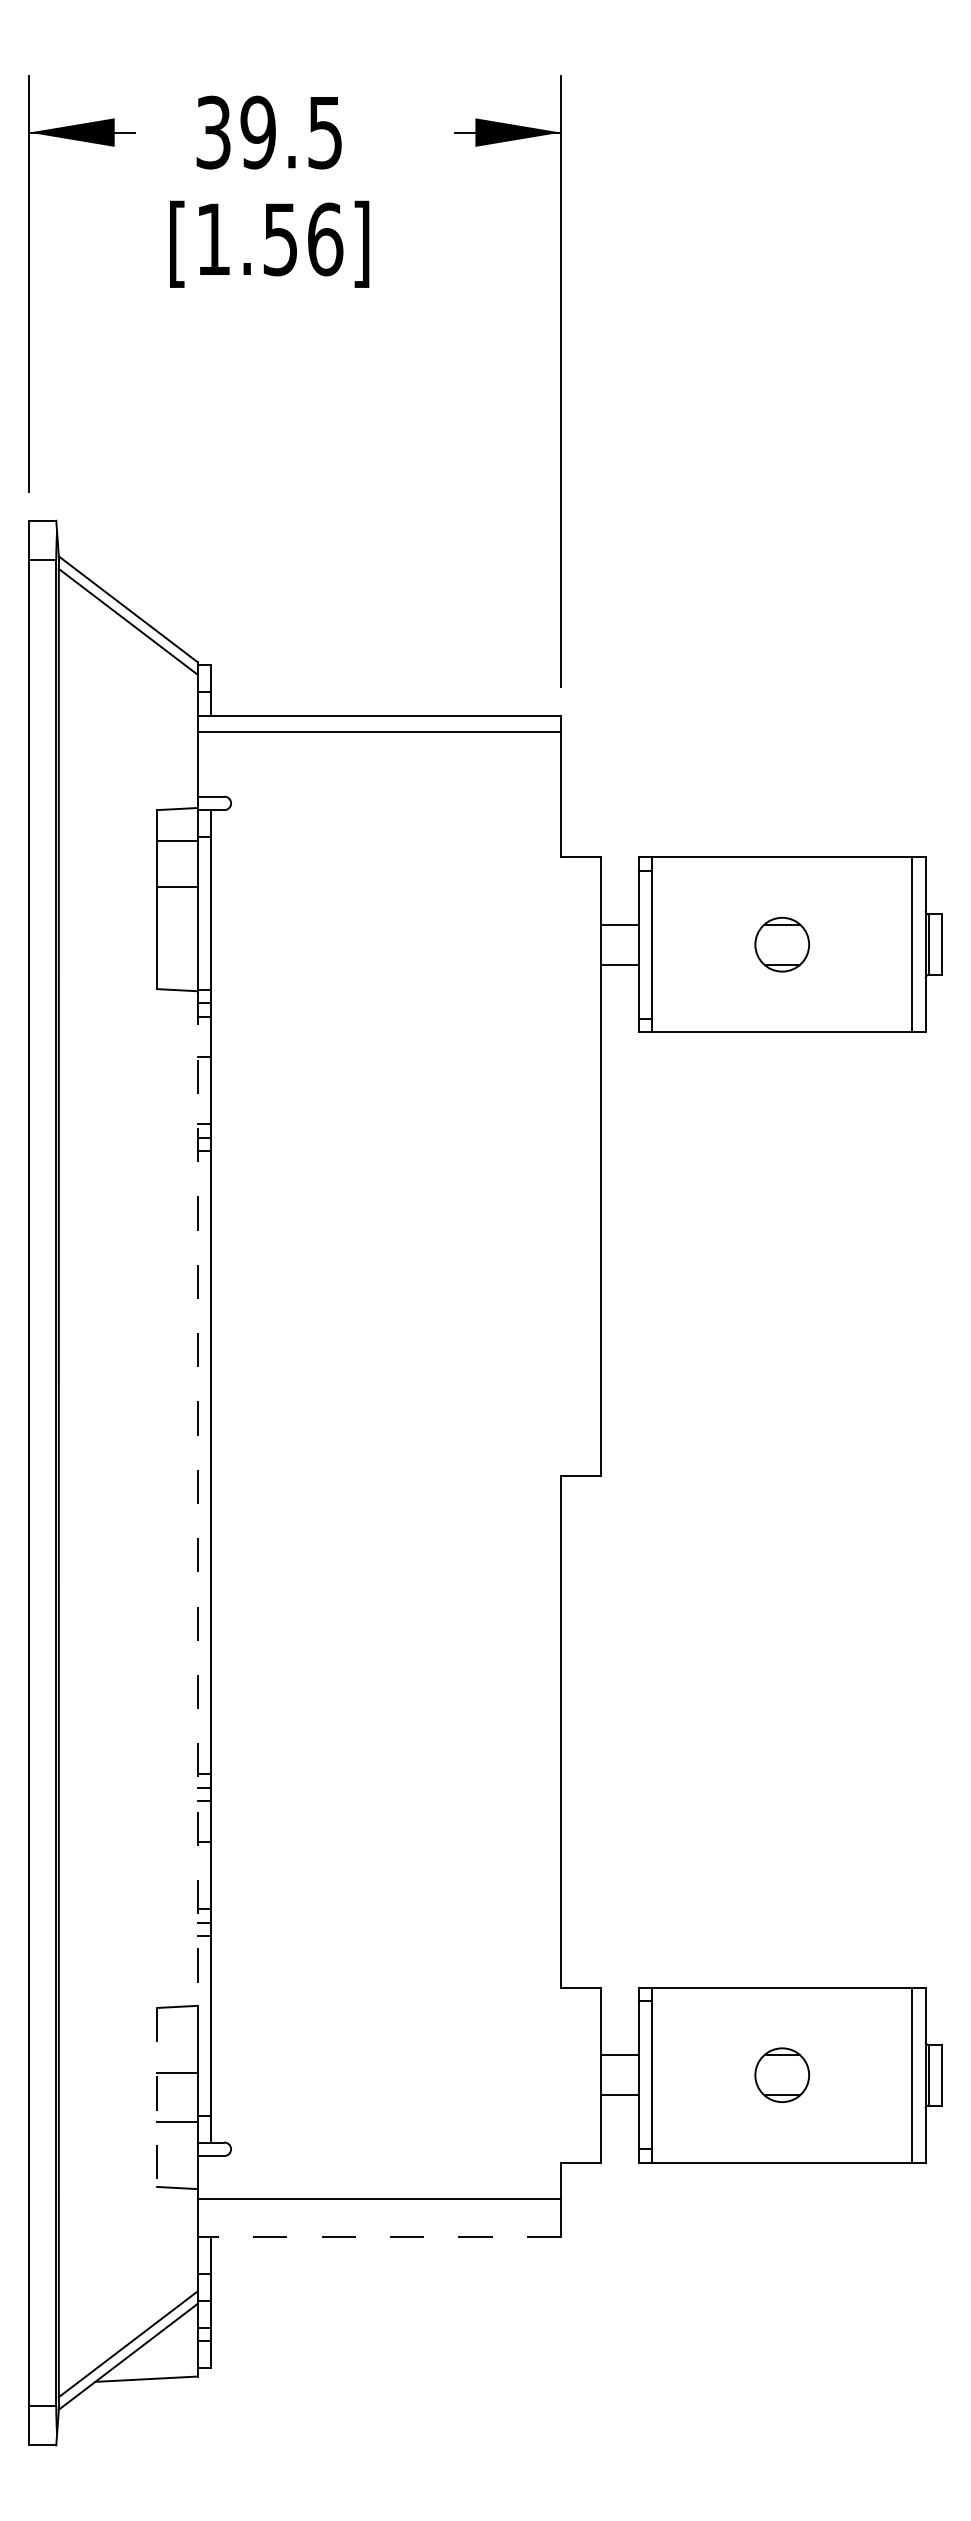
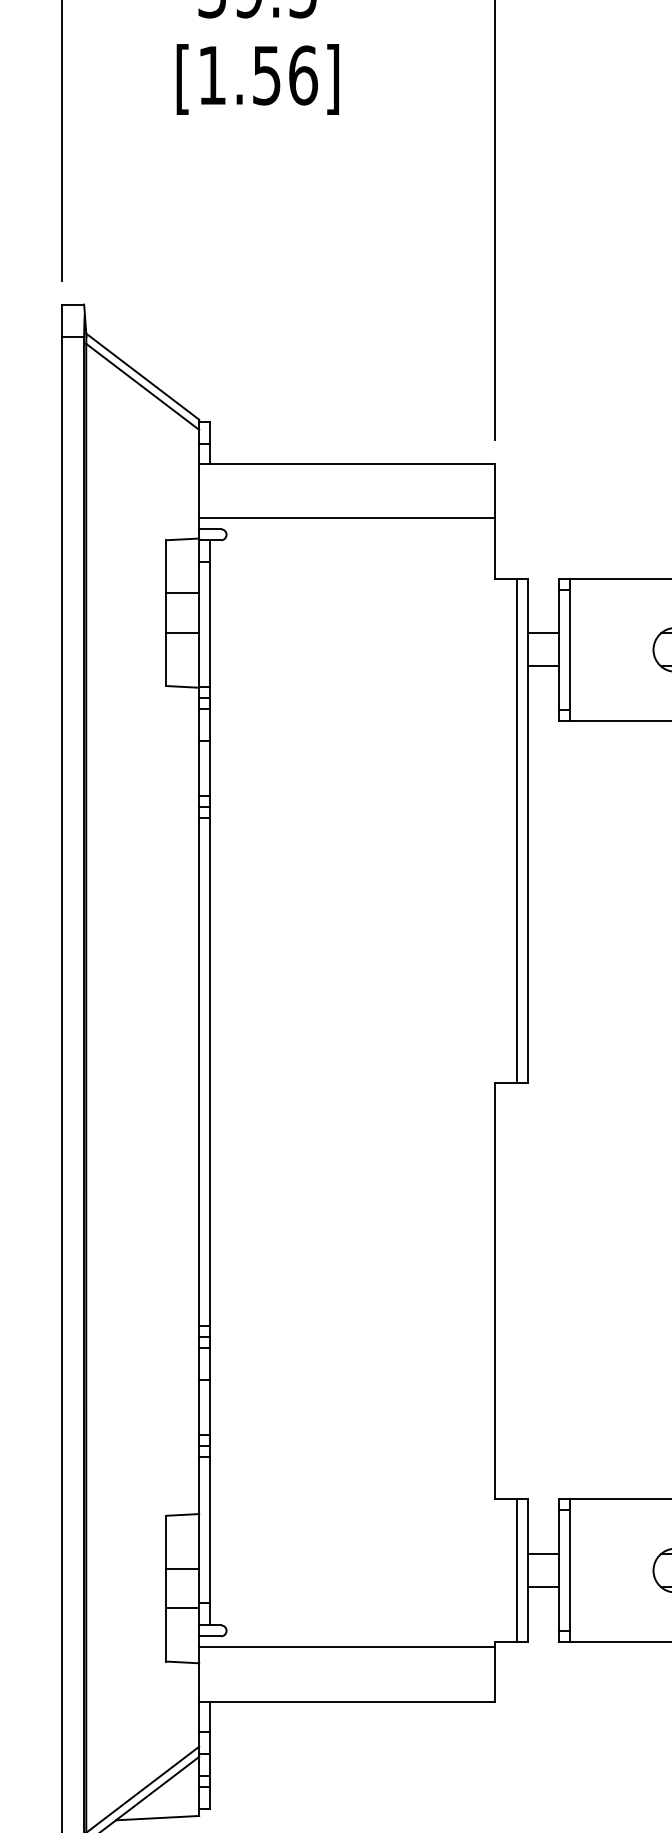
line: (378, 732) -> (346, 518), moved
line: (177, 841) -> (182, 593), moved
line: (177, 886) -> (182, 632), moved
line: (587, 1166) -> (516, 830), added
line: (197, 1499) -> (199, 1101), dashed -> solid
line: (587, 2074) -> (516, 1569), added
line: (157, 2097) -> (166, 1588), dashed -> solid
line: (378, 2199) -> (346, 1647), moved
line: (379, 2236) -> (347, 1701), dashed -> solid

